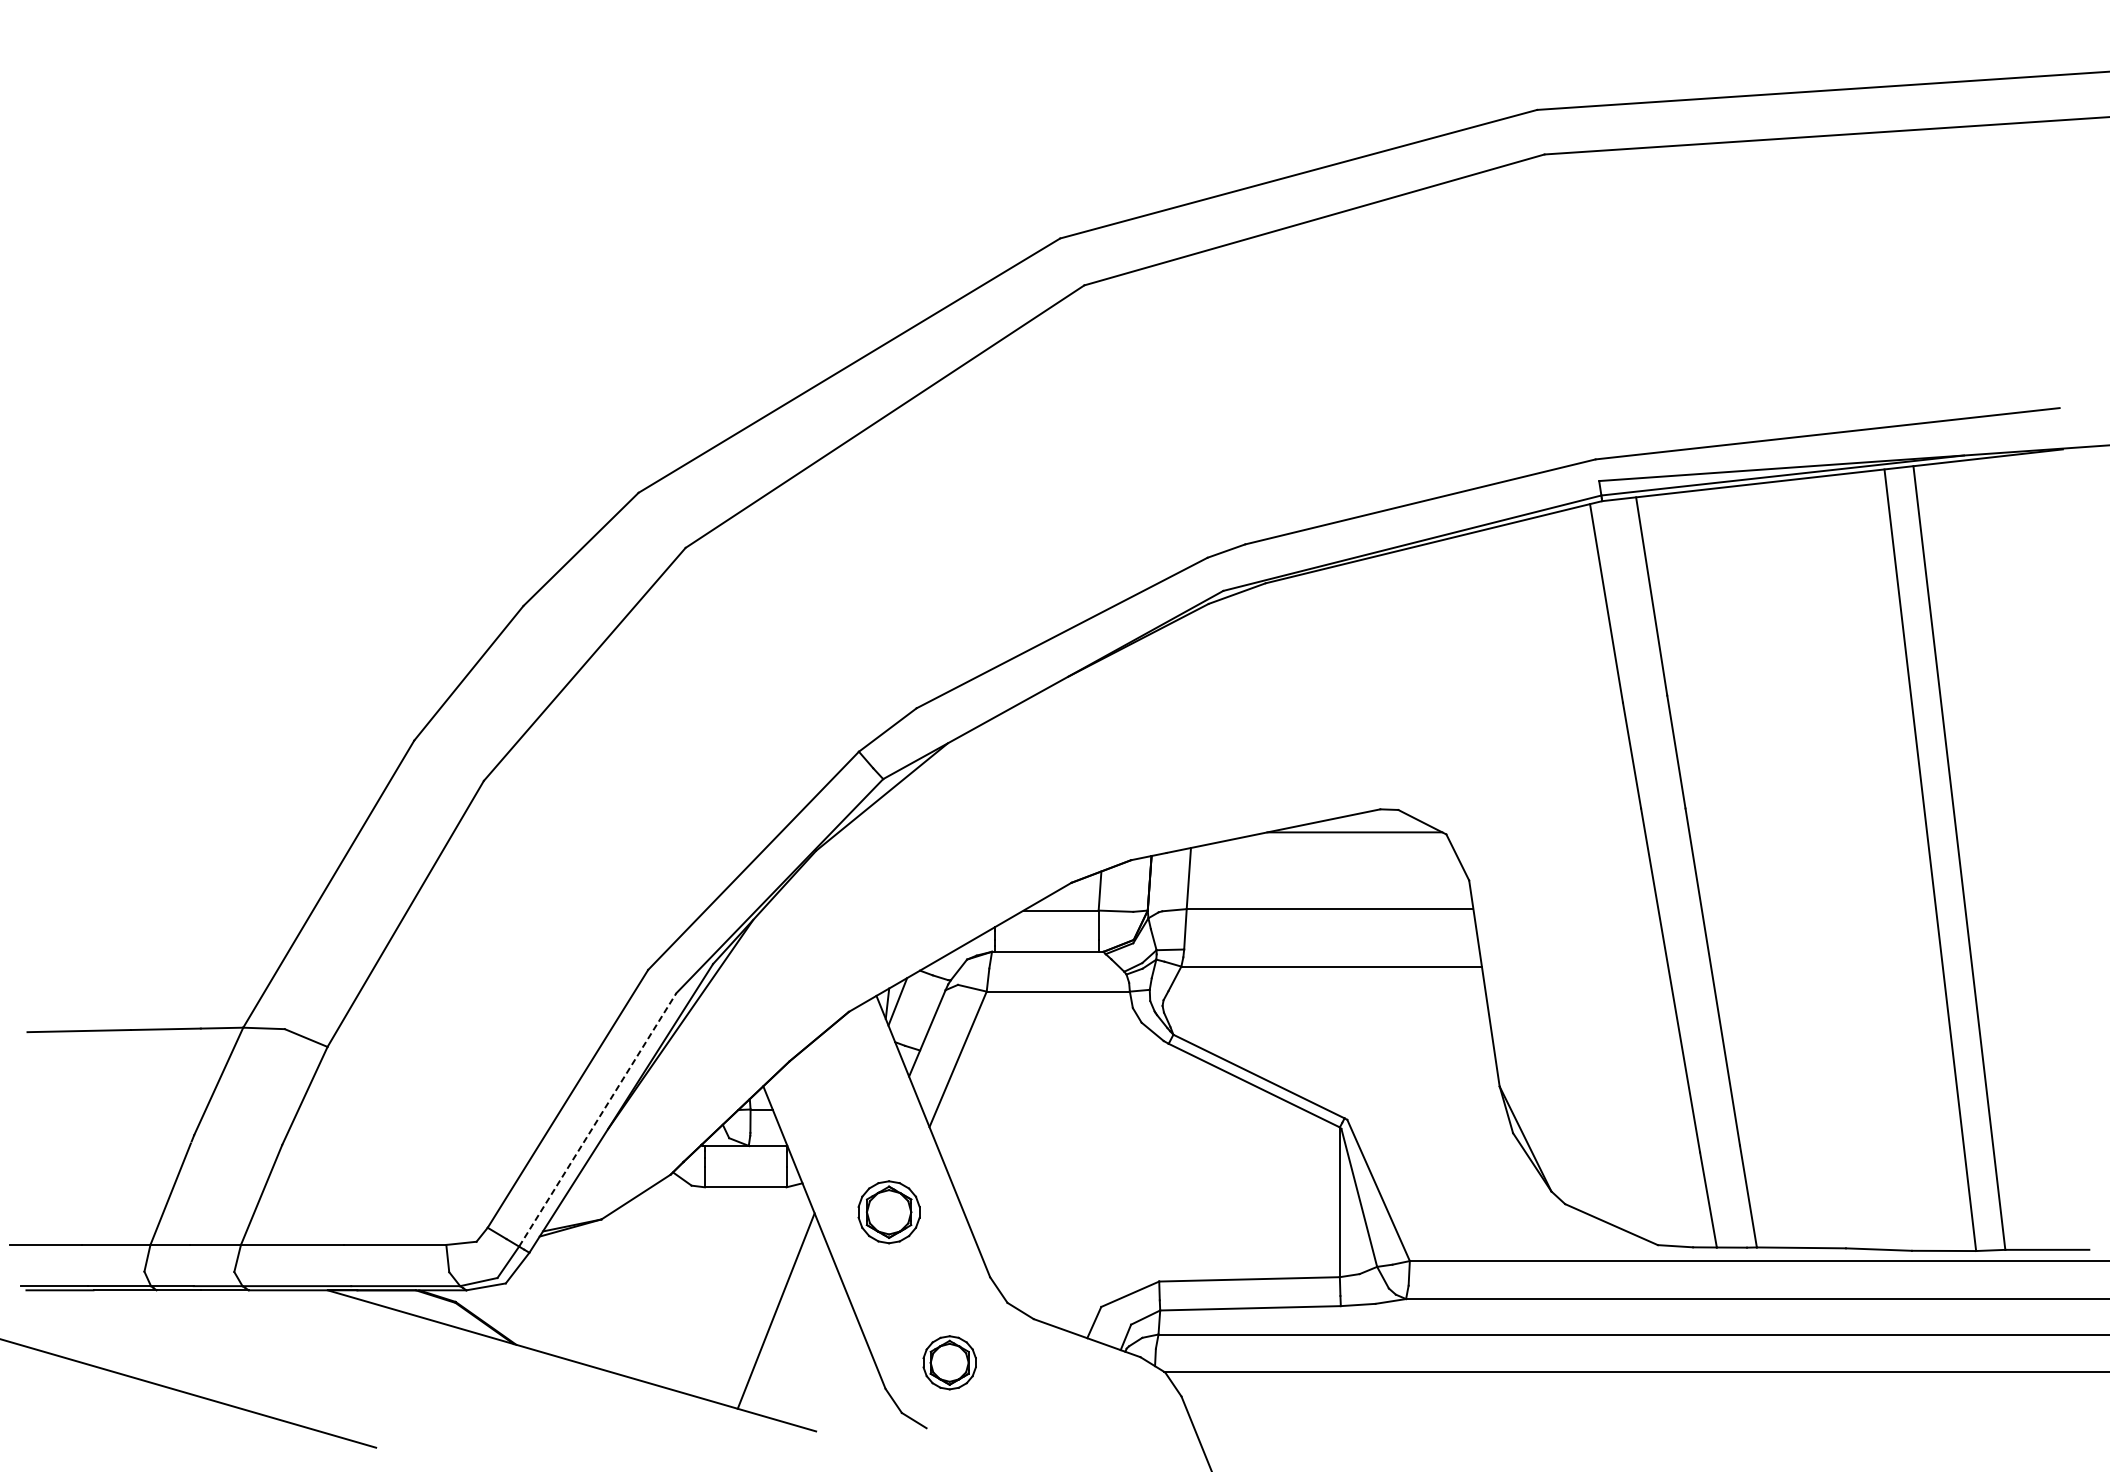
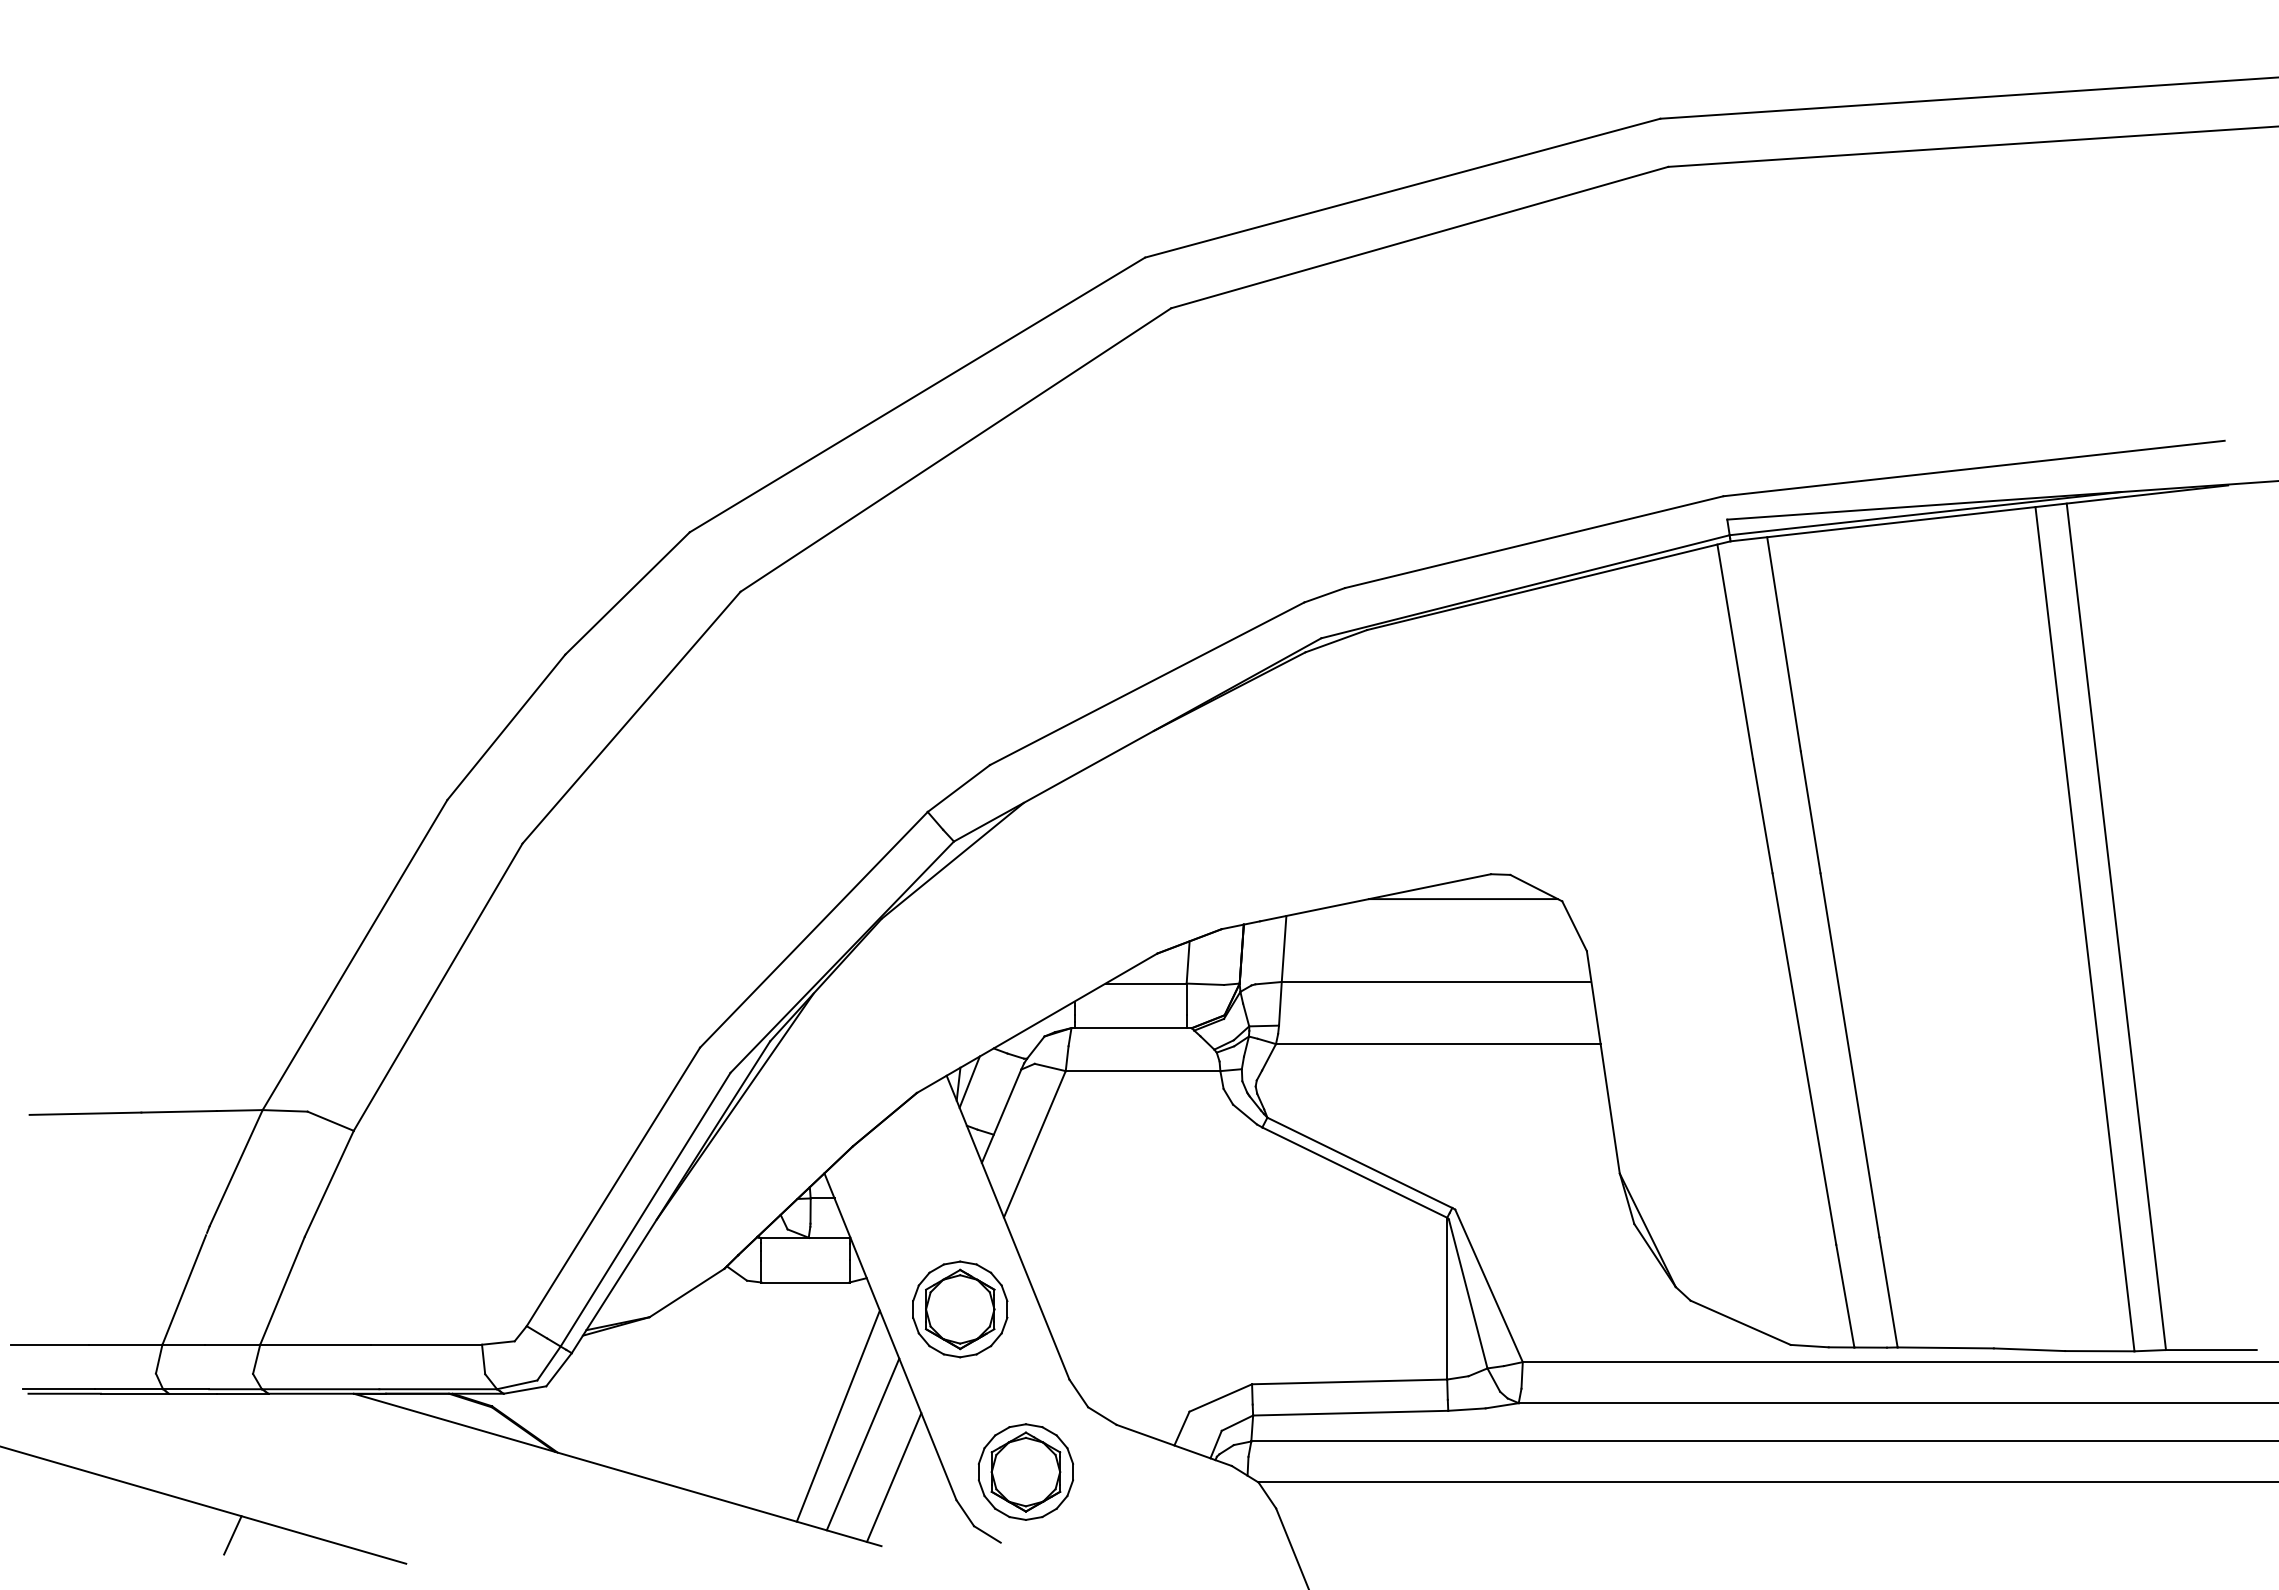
line: (597, 1119) -> (645, 1209), dashed -> solid
part: (889, 1212) -> (960, 1309), size x1.43
line: (798, 1337) -> (862, 1444), added
part: (949, 1362) -> (1025, 1471), size x1.67
line: (827, 1367) -> (893, 1477), added
line: (215, 1421) -> (232, 1535), added

